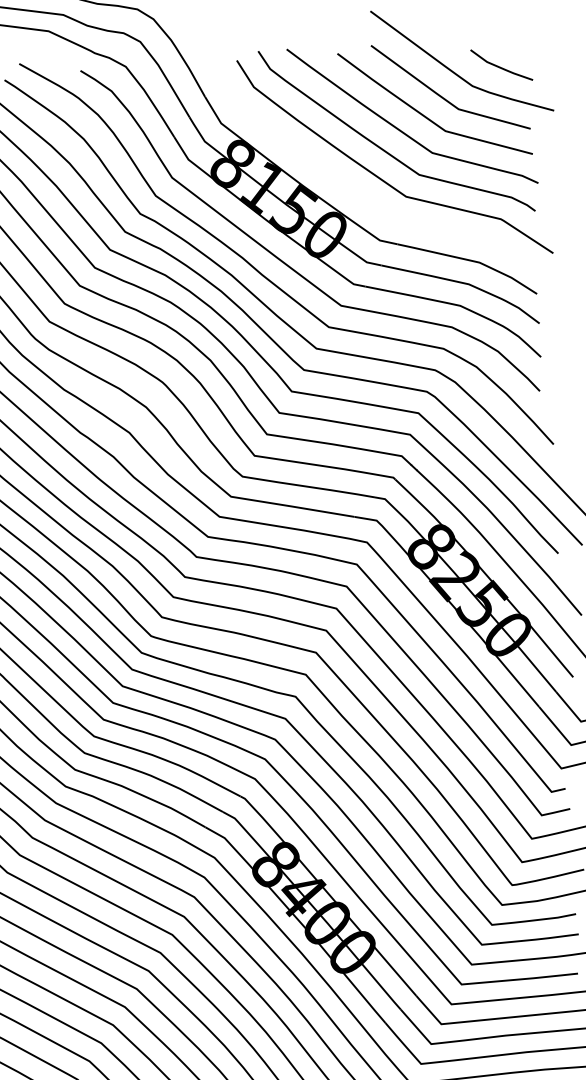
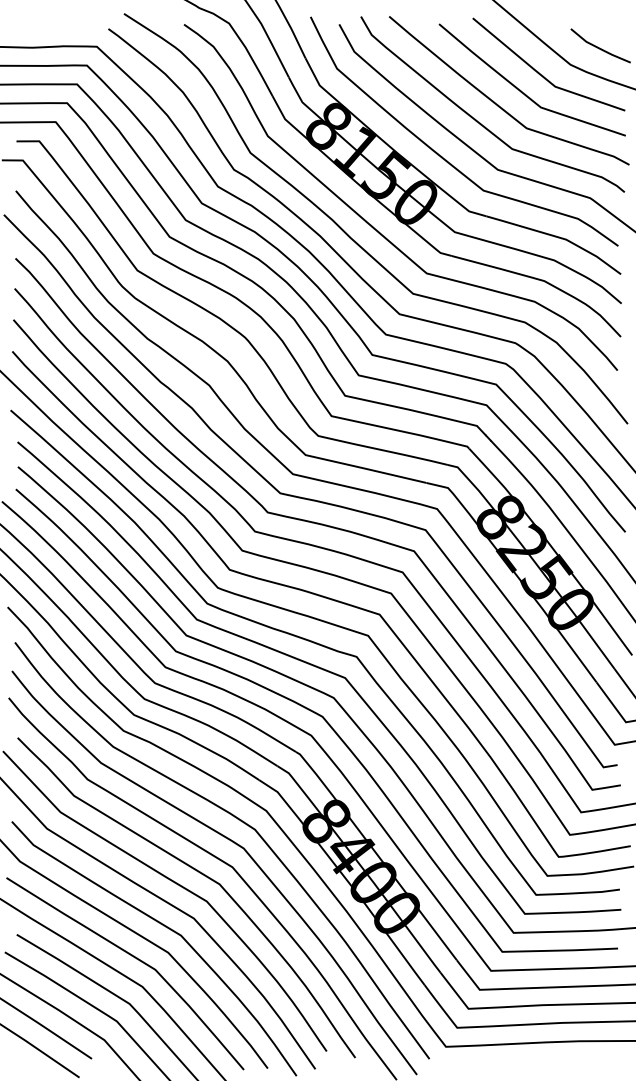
curve: (348, 185) -> (441, 155), added

